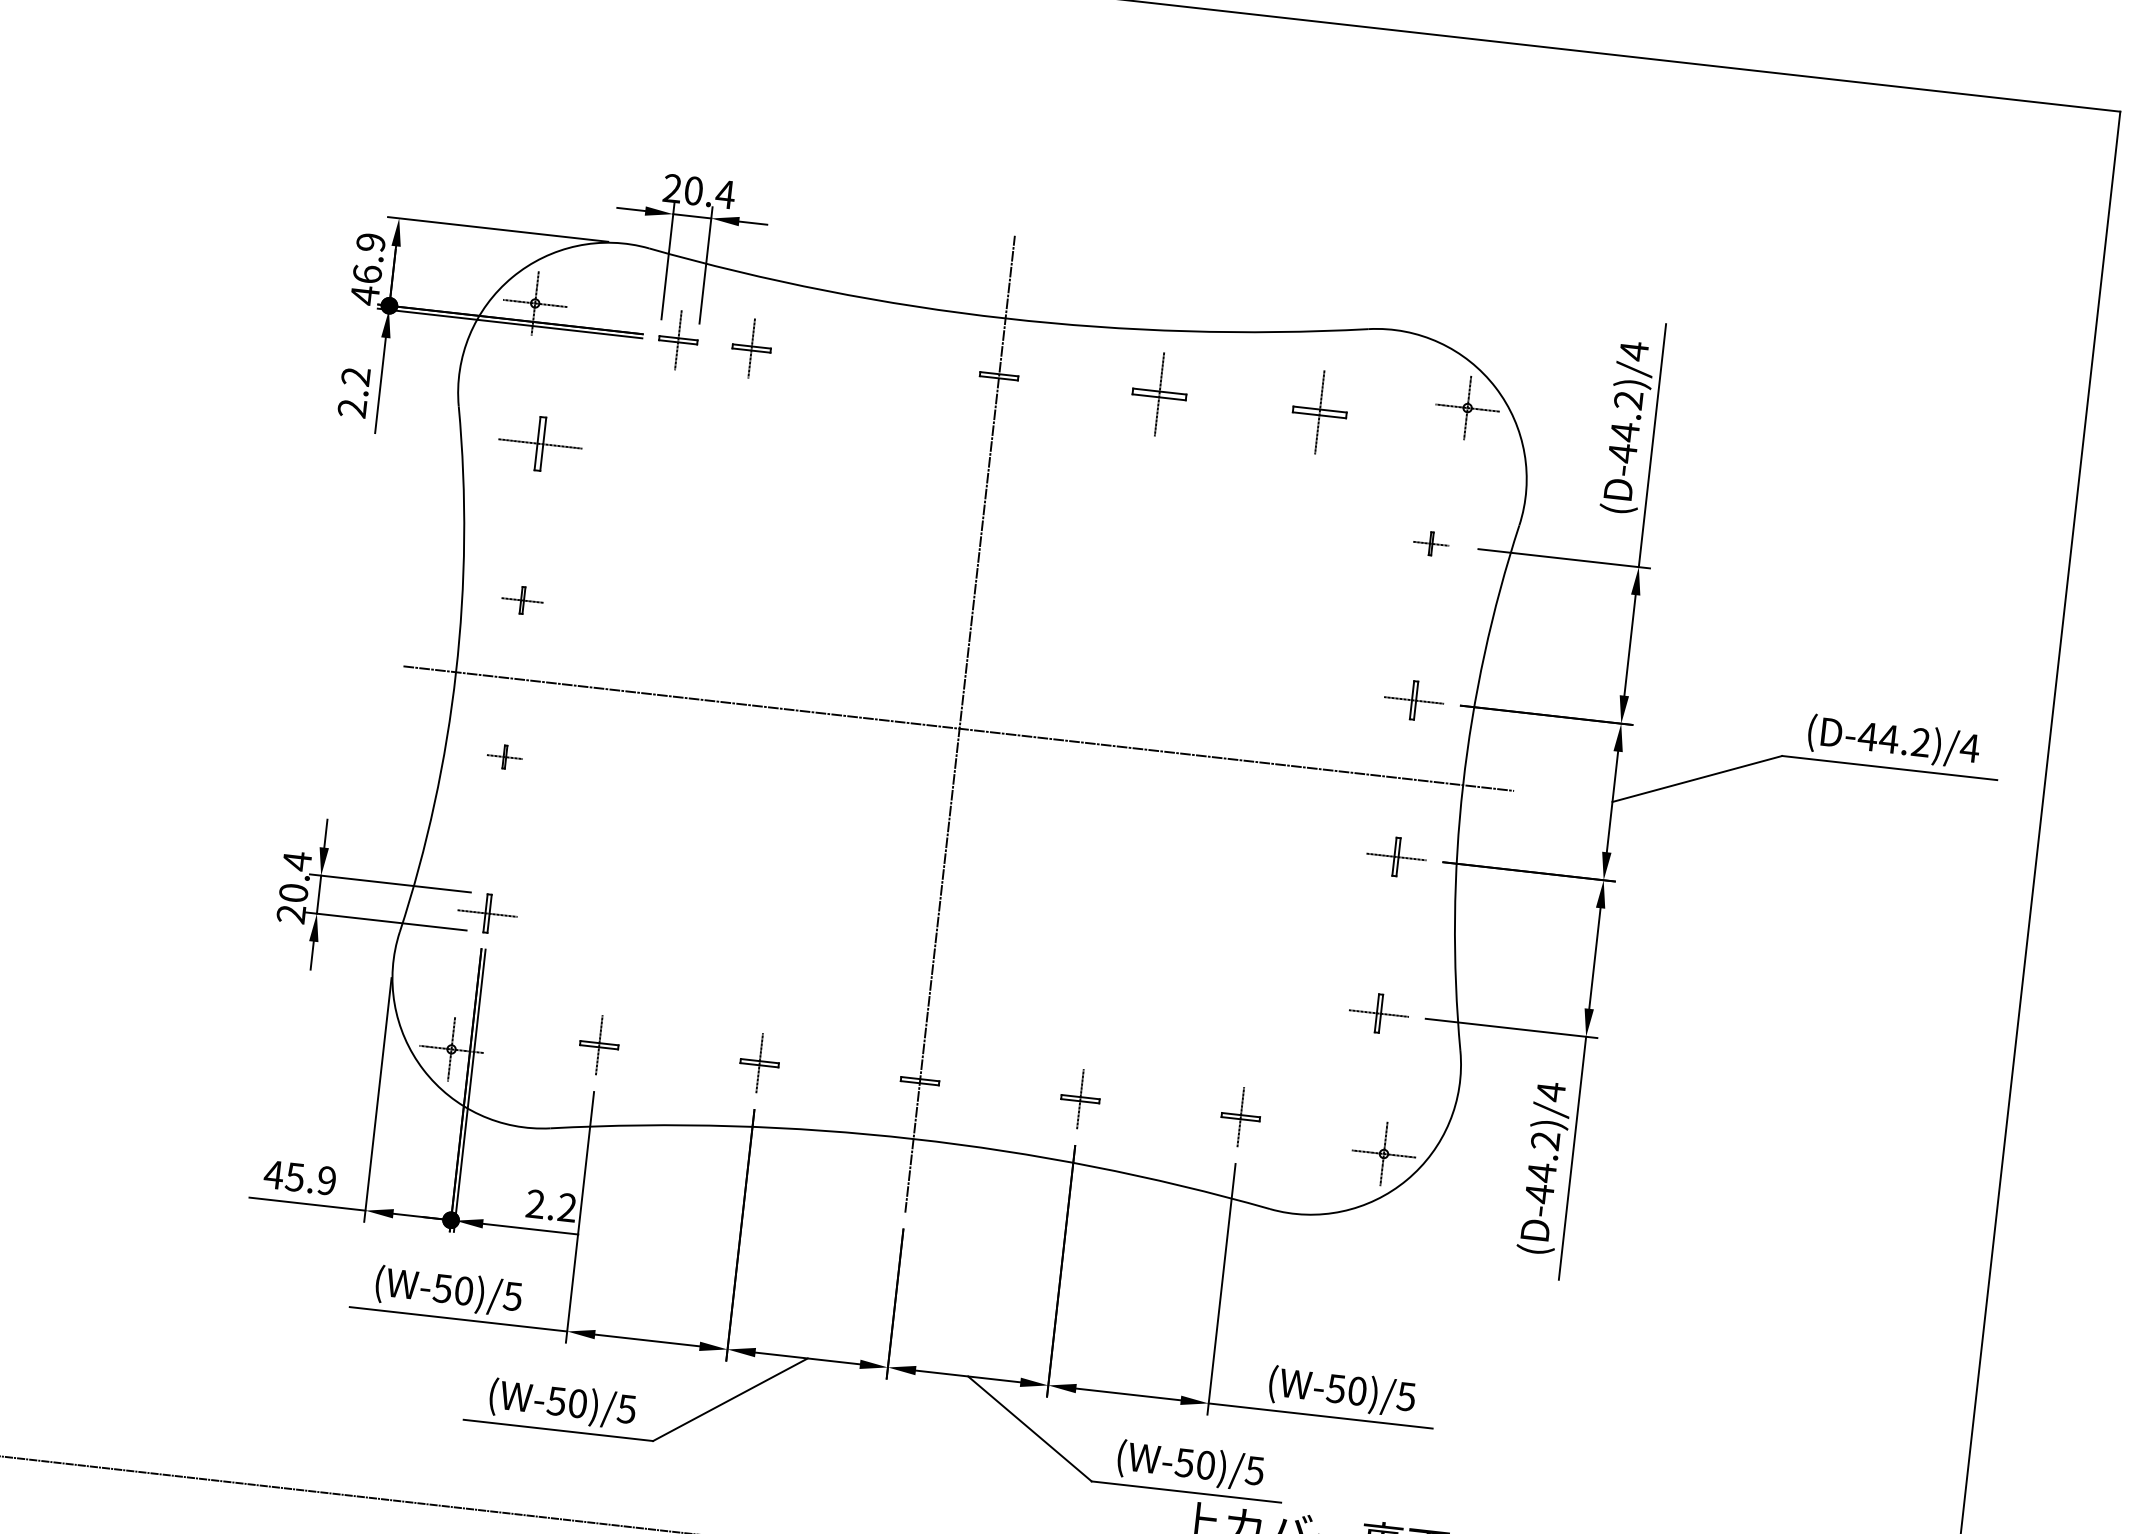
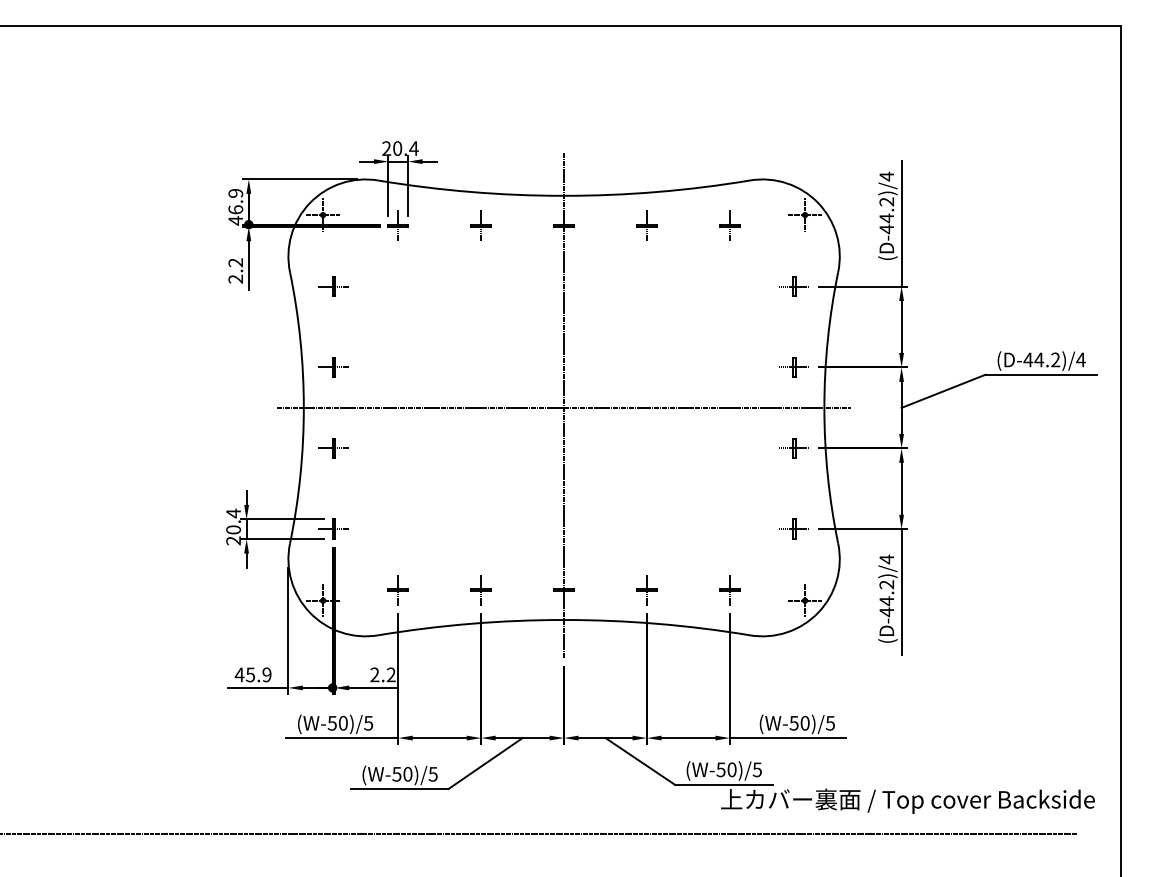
part: (750, 347) -> (480, 225), moved
part: (1158, 393) -> (646, 225), size x0.71
part: (1319, 411) -> (729, 225), size x0.71
part: (539, 443) -> (333, 286), size x0.71
part: (1429, 543) -> (793, 286), size x1.67
part: (522, 600) -> (333, 367), size x1.43
part: (504, 757) -> (333, 448), size x1.67

